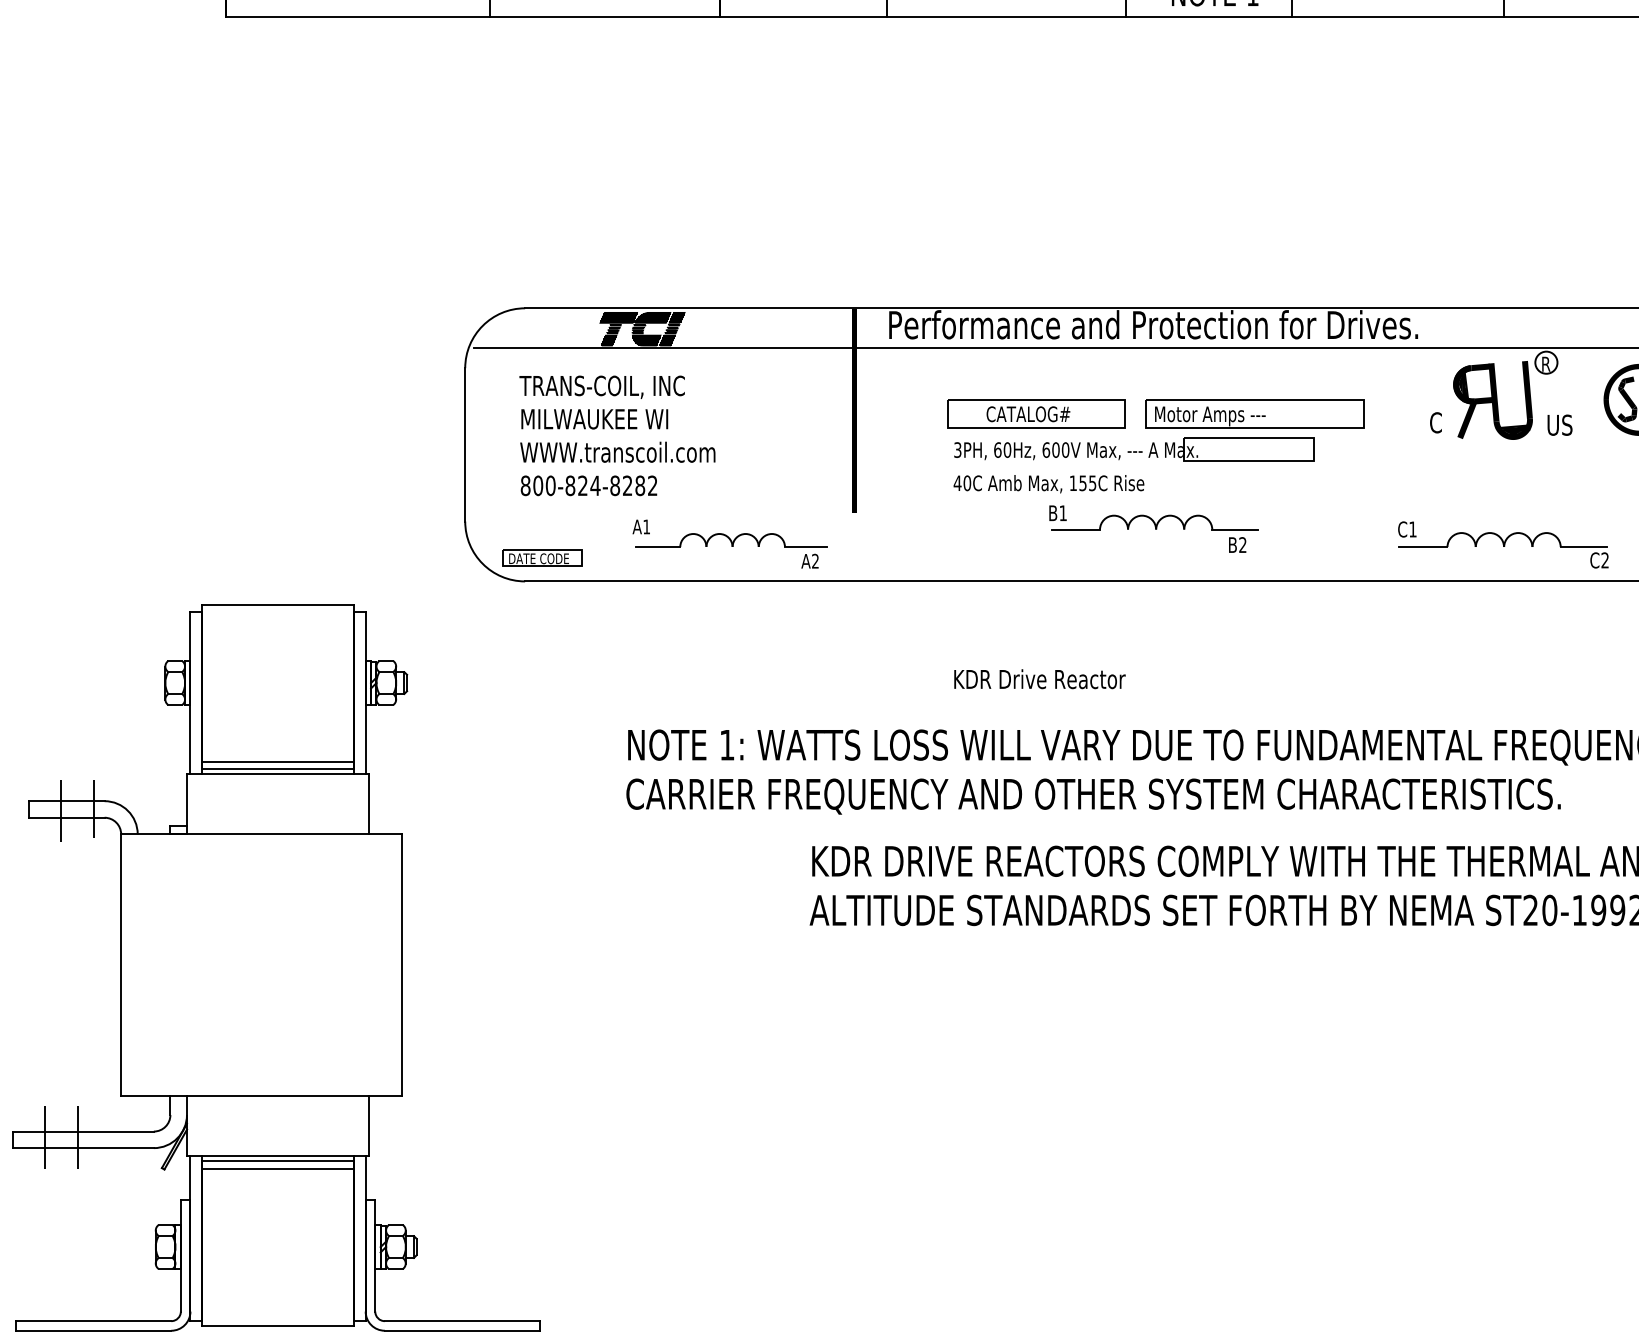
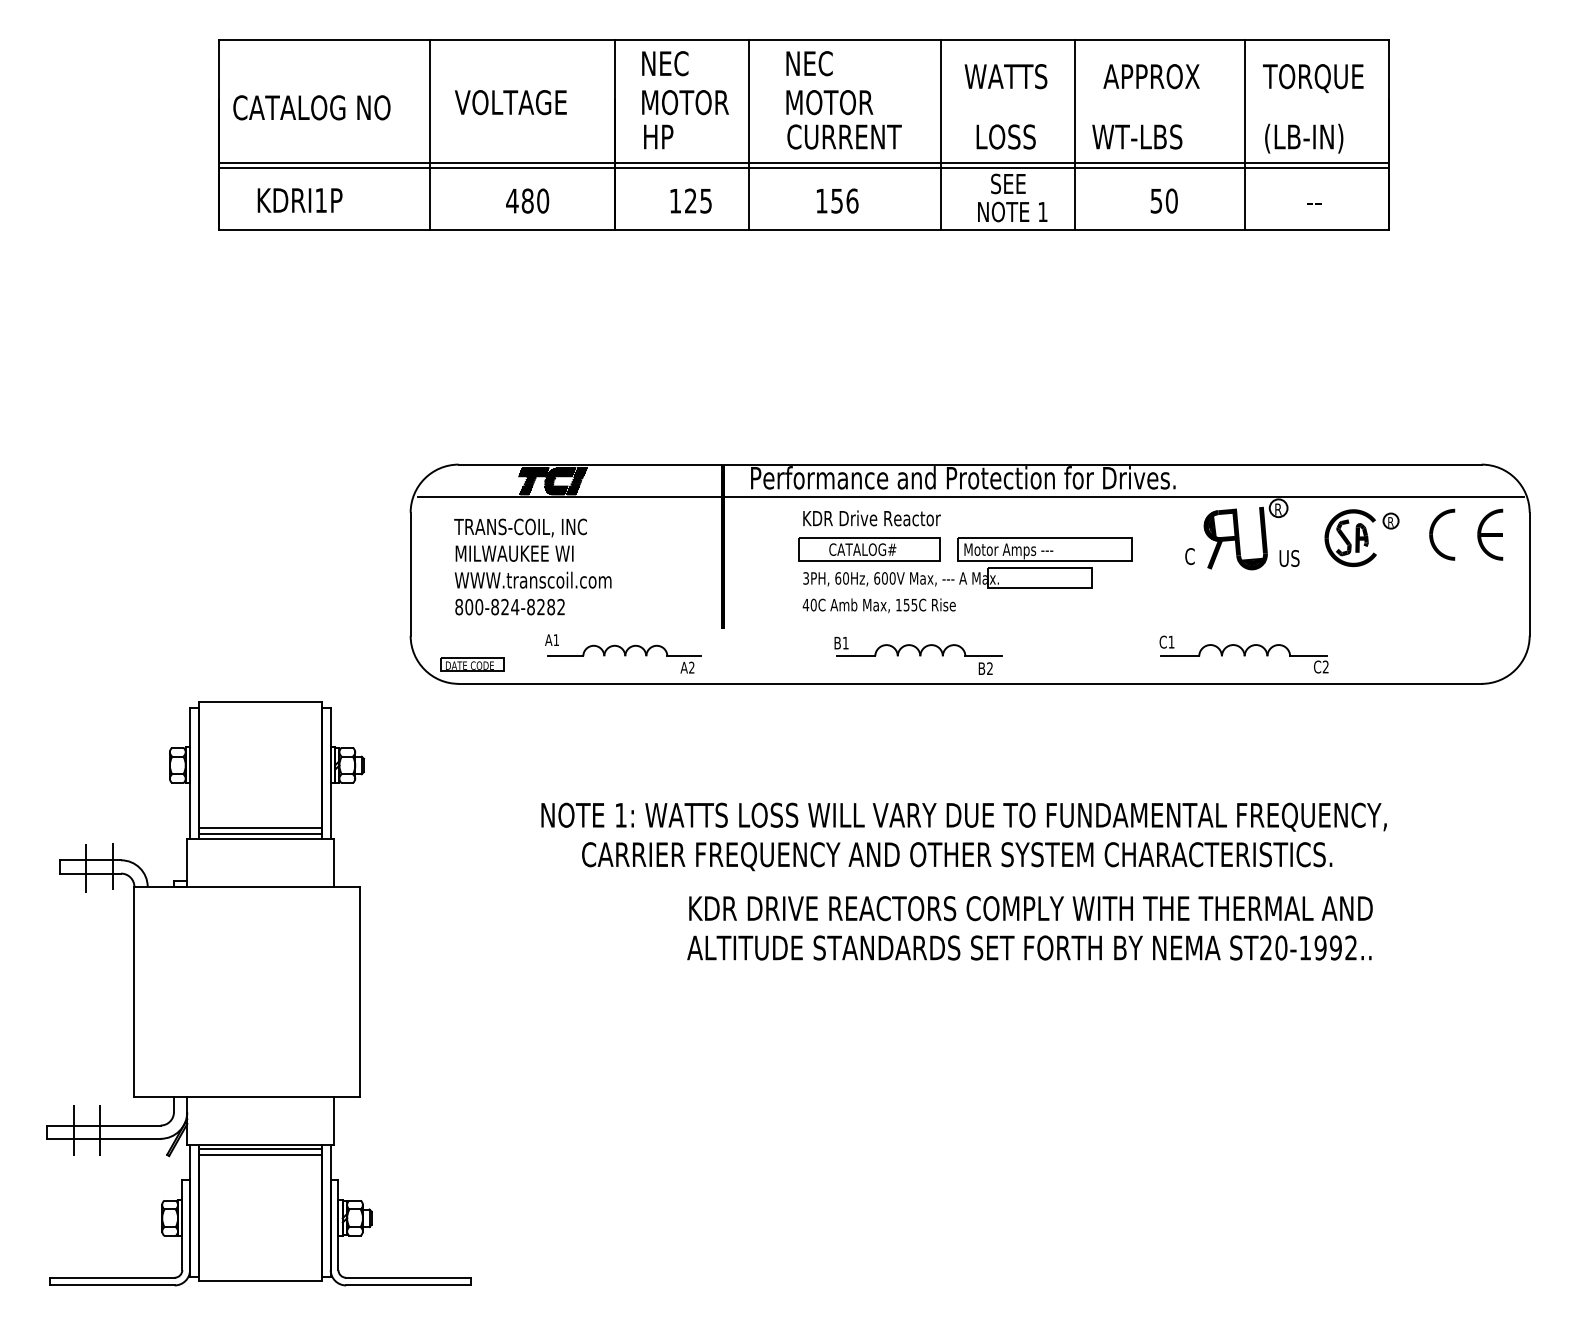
part: (1153, 528) -> (918, 655), moved
text: (1039, 679) -> (871, 518), moved
text: (1094, 796) -> (957, 856), moved

